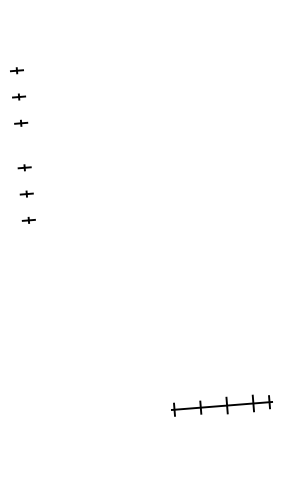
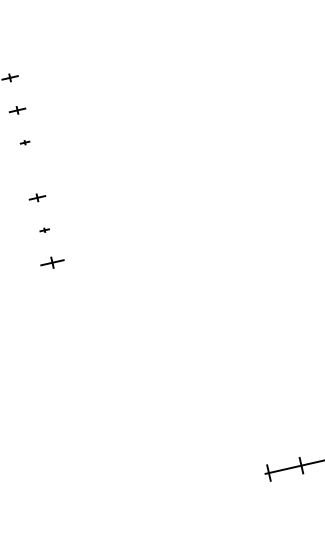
part: (21, 122) -> (25, 141), size x0.6
part: (26, 193) -> (44, 229), size x0.6
part: (28, 220) -> (51, 263), size x1.4

